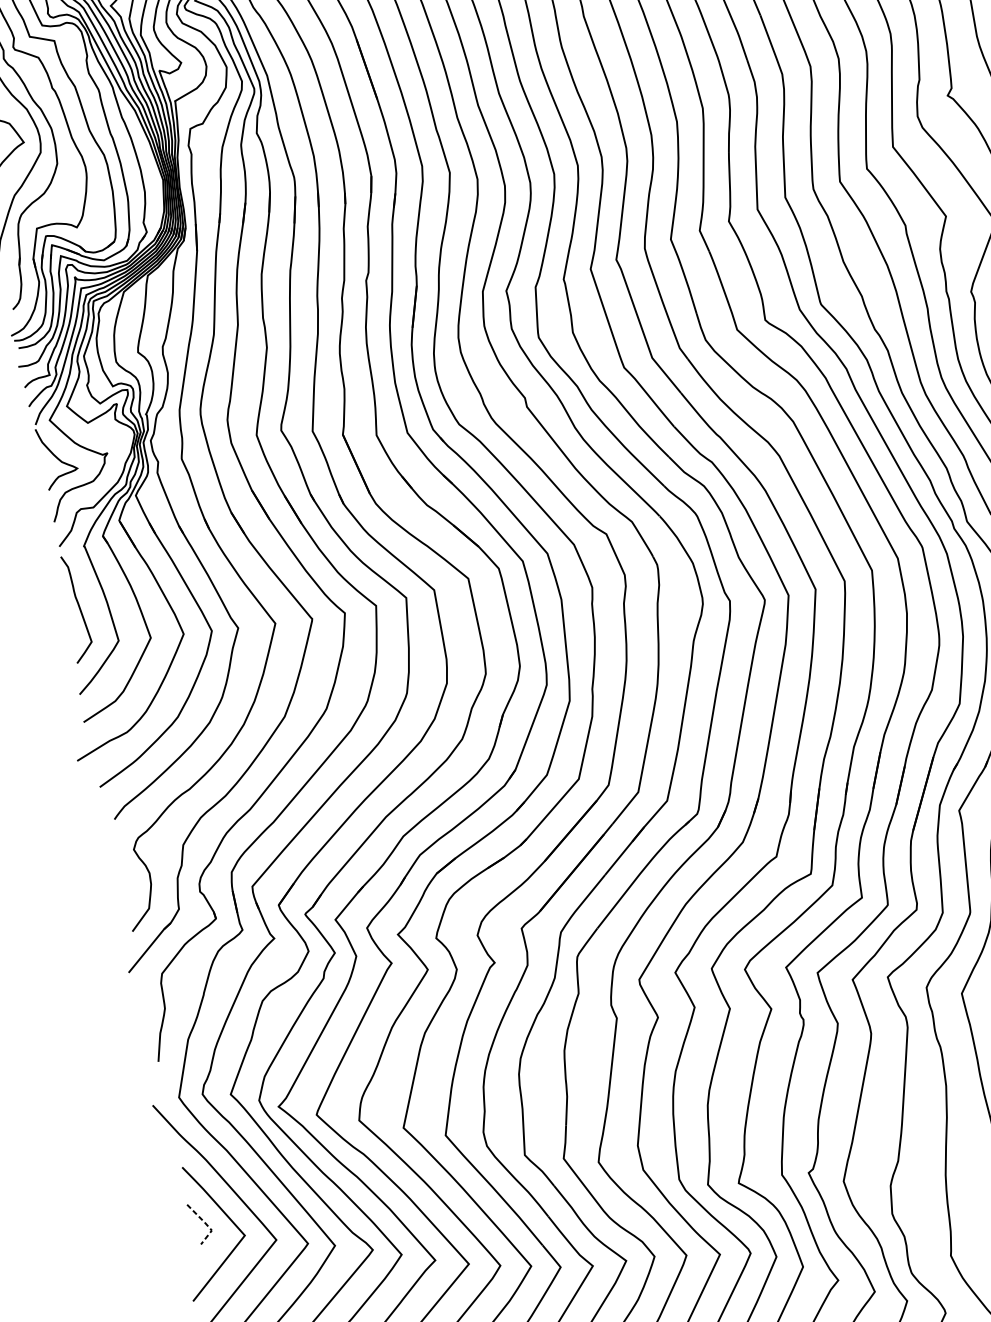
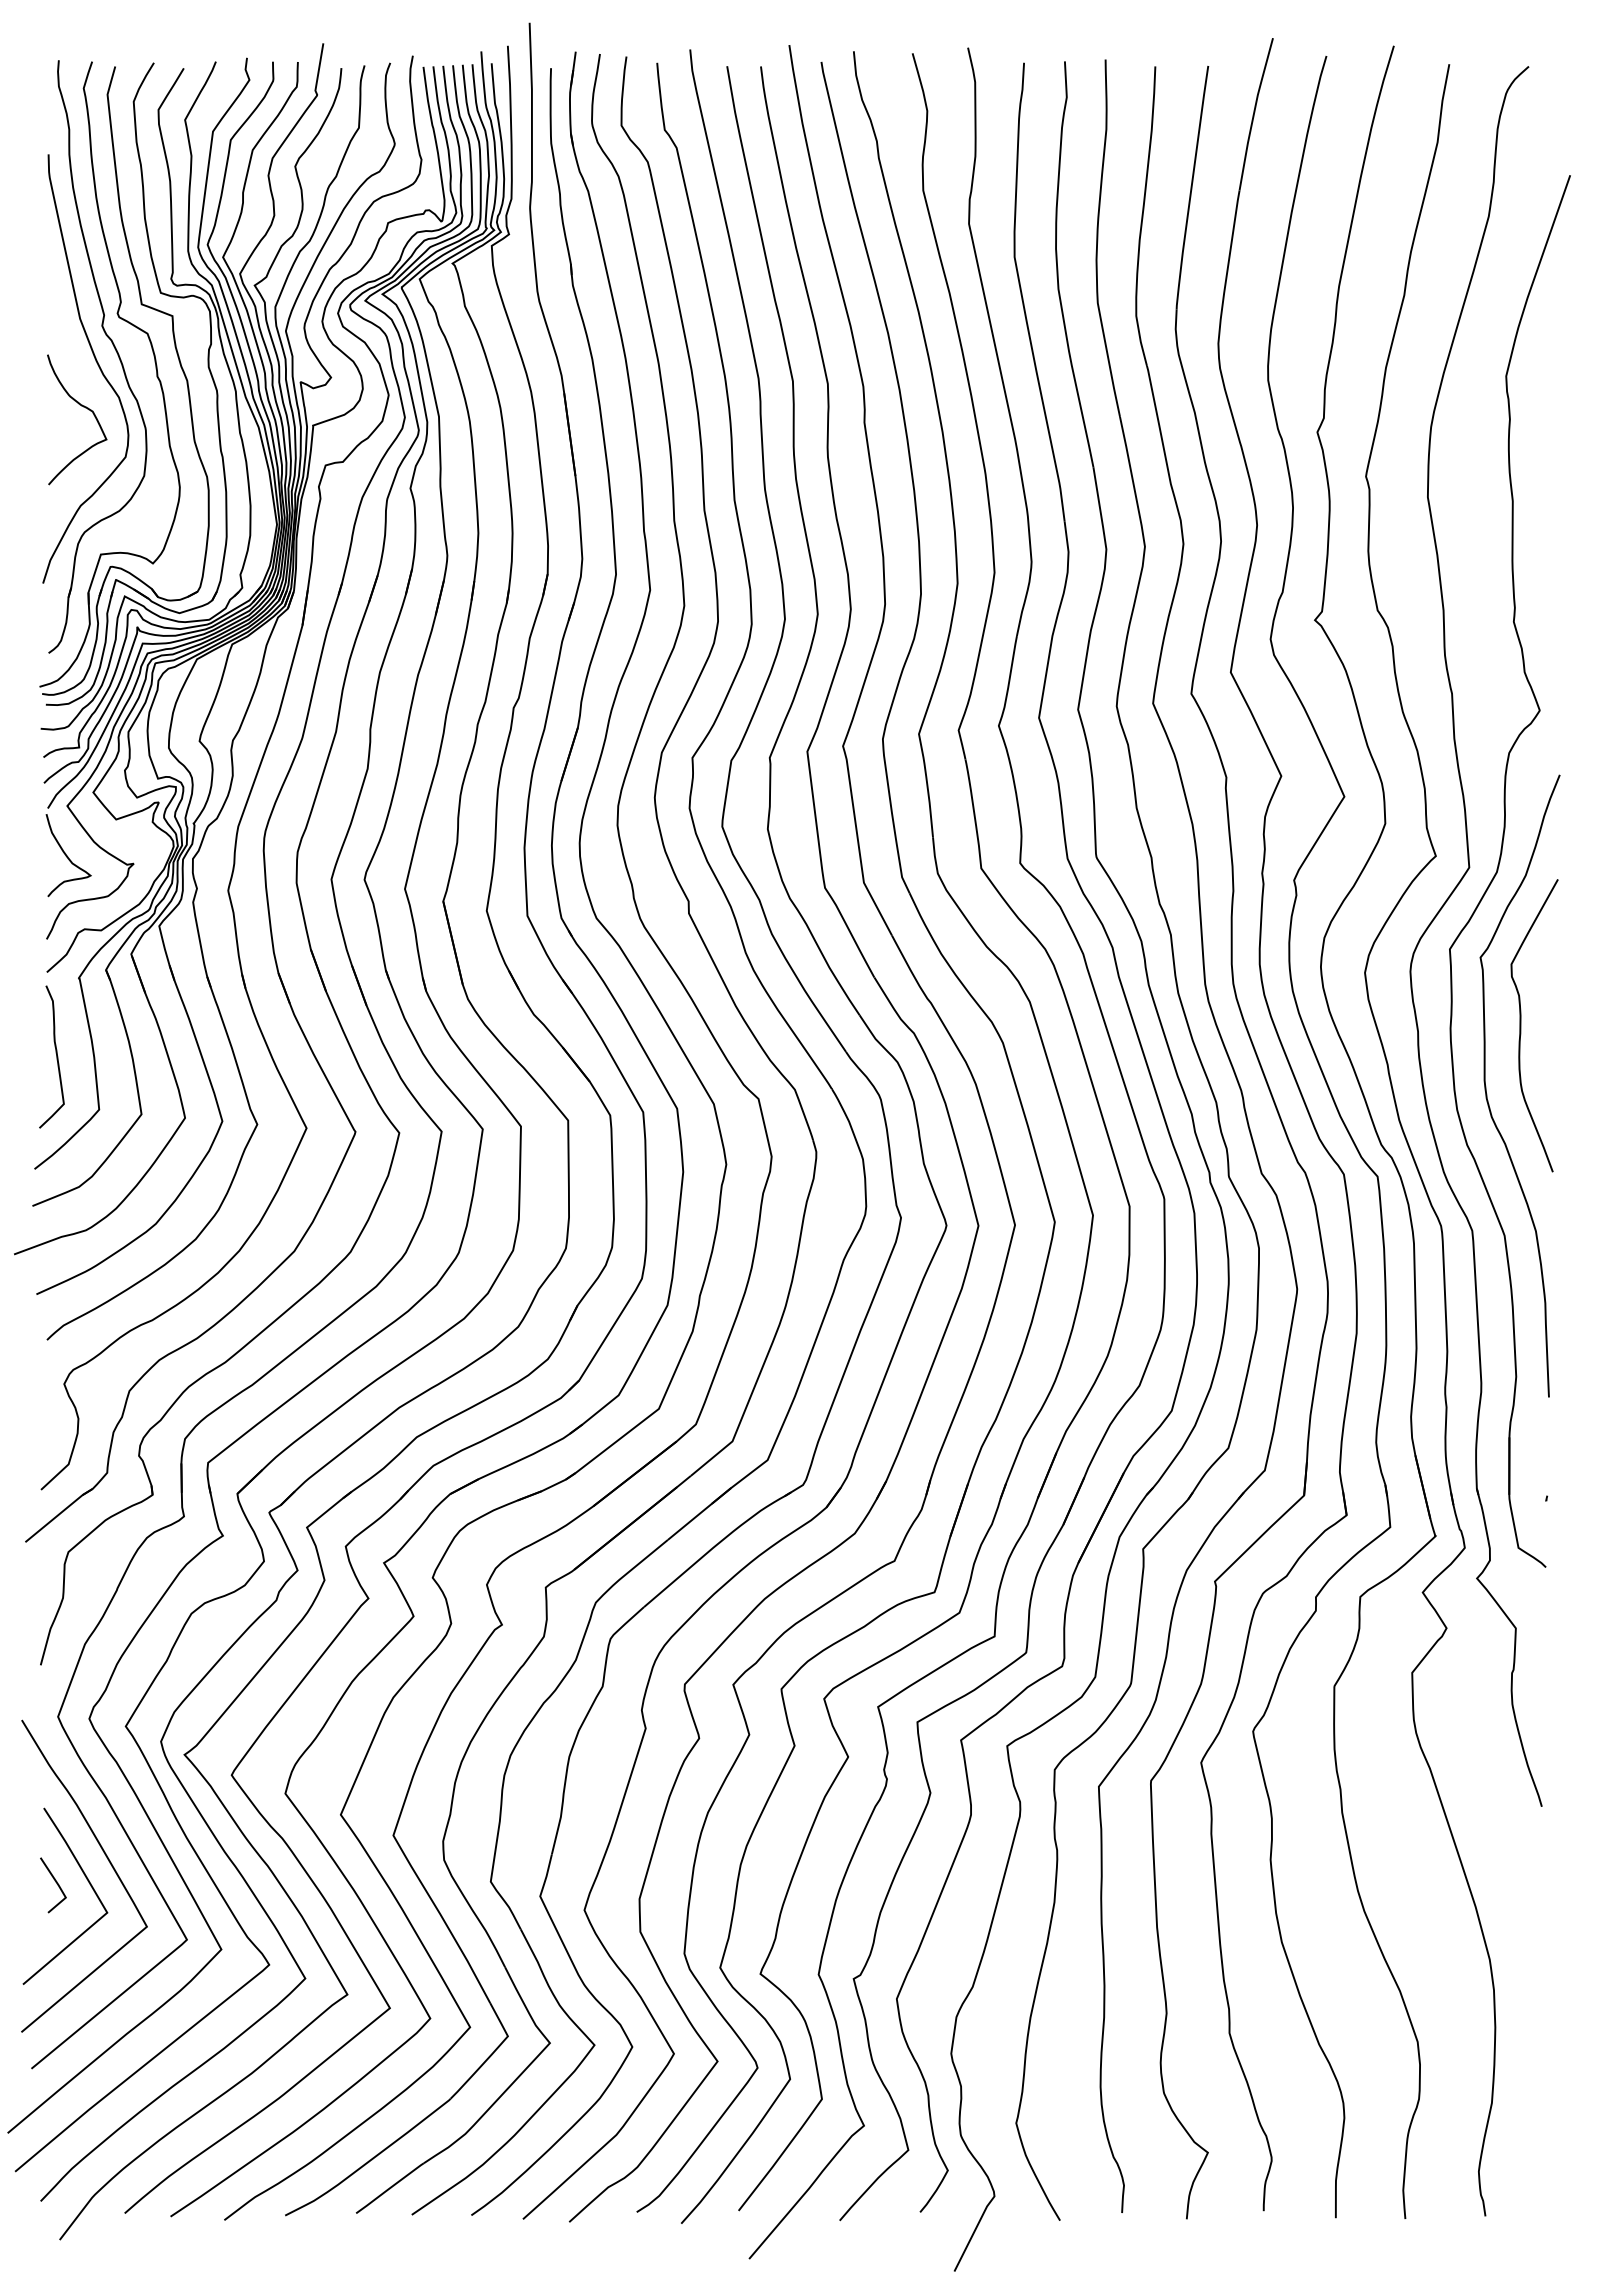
line: (206, 1223) -> (60, 1887), dashed -> solid

